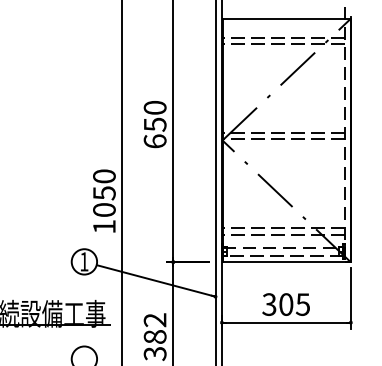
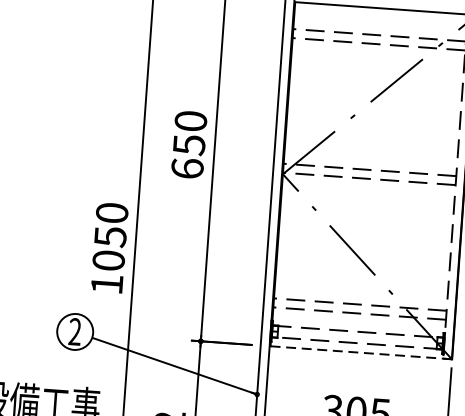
text: (84, 261) -> (75, 331), 1 -> 2
line: (287, 262) -> (362, 353), solid -> dashed

